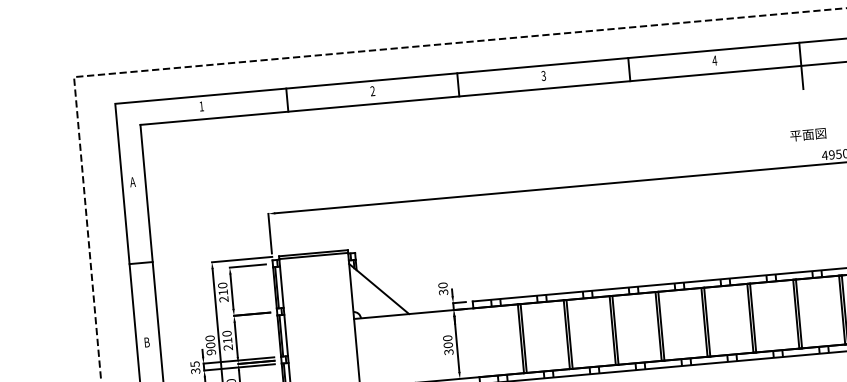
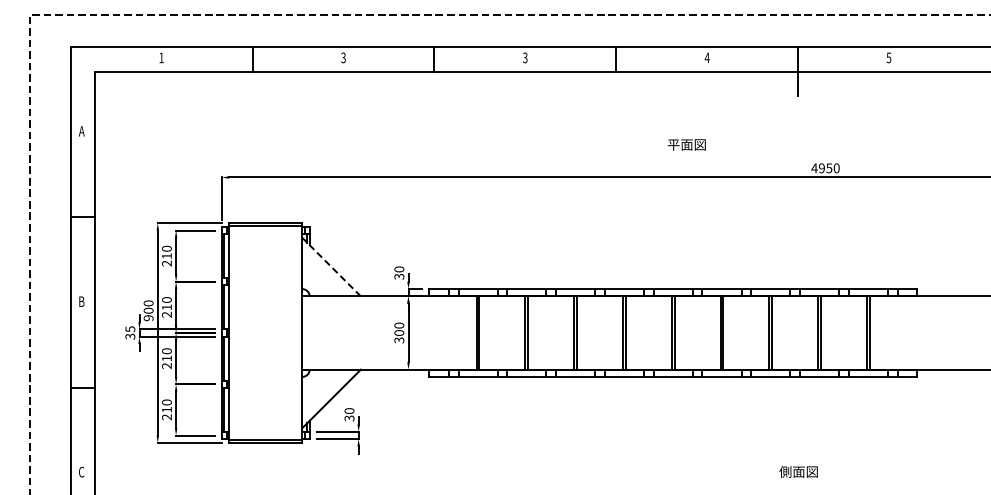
text: (372, 91) -> (343, 58), 2 -> 3
text: (807, 134) -> (686, 144), moved
line: (378, 288) -> (331, 266), solid -> dashed

